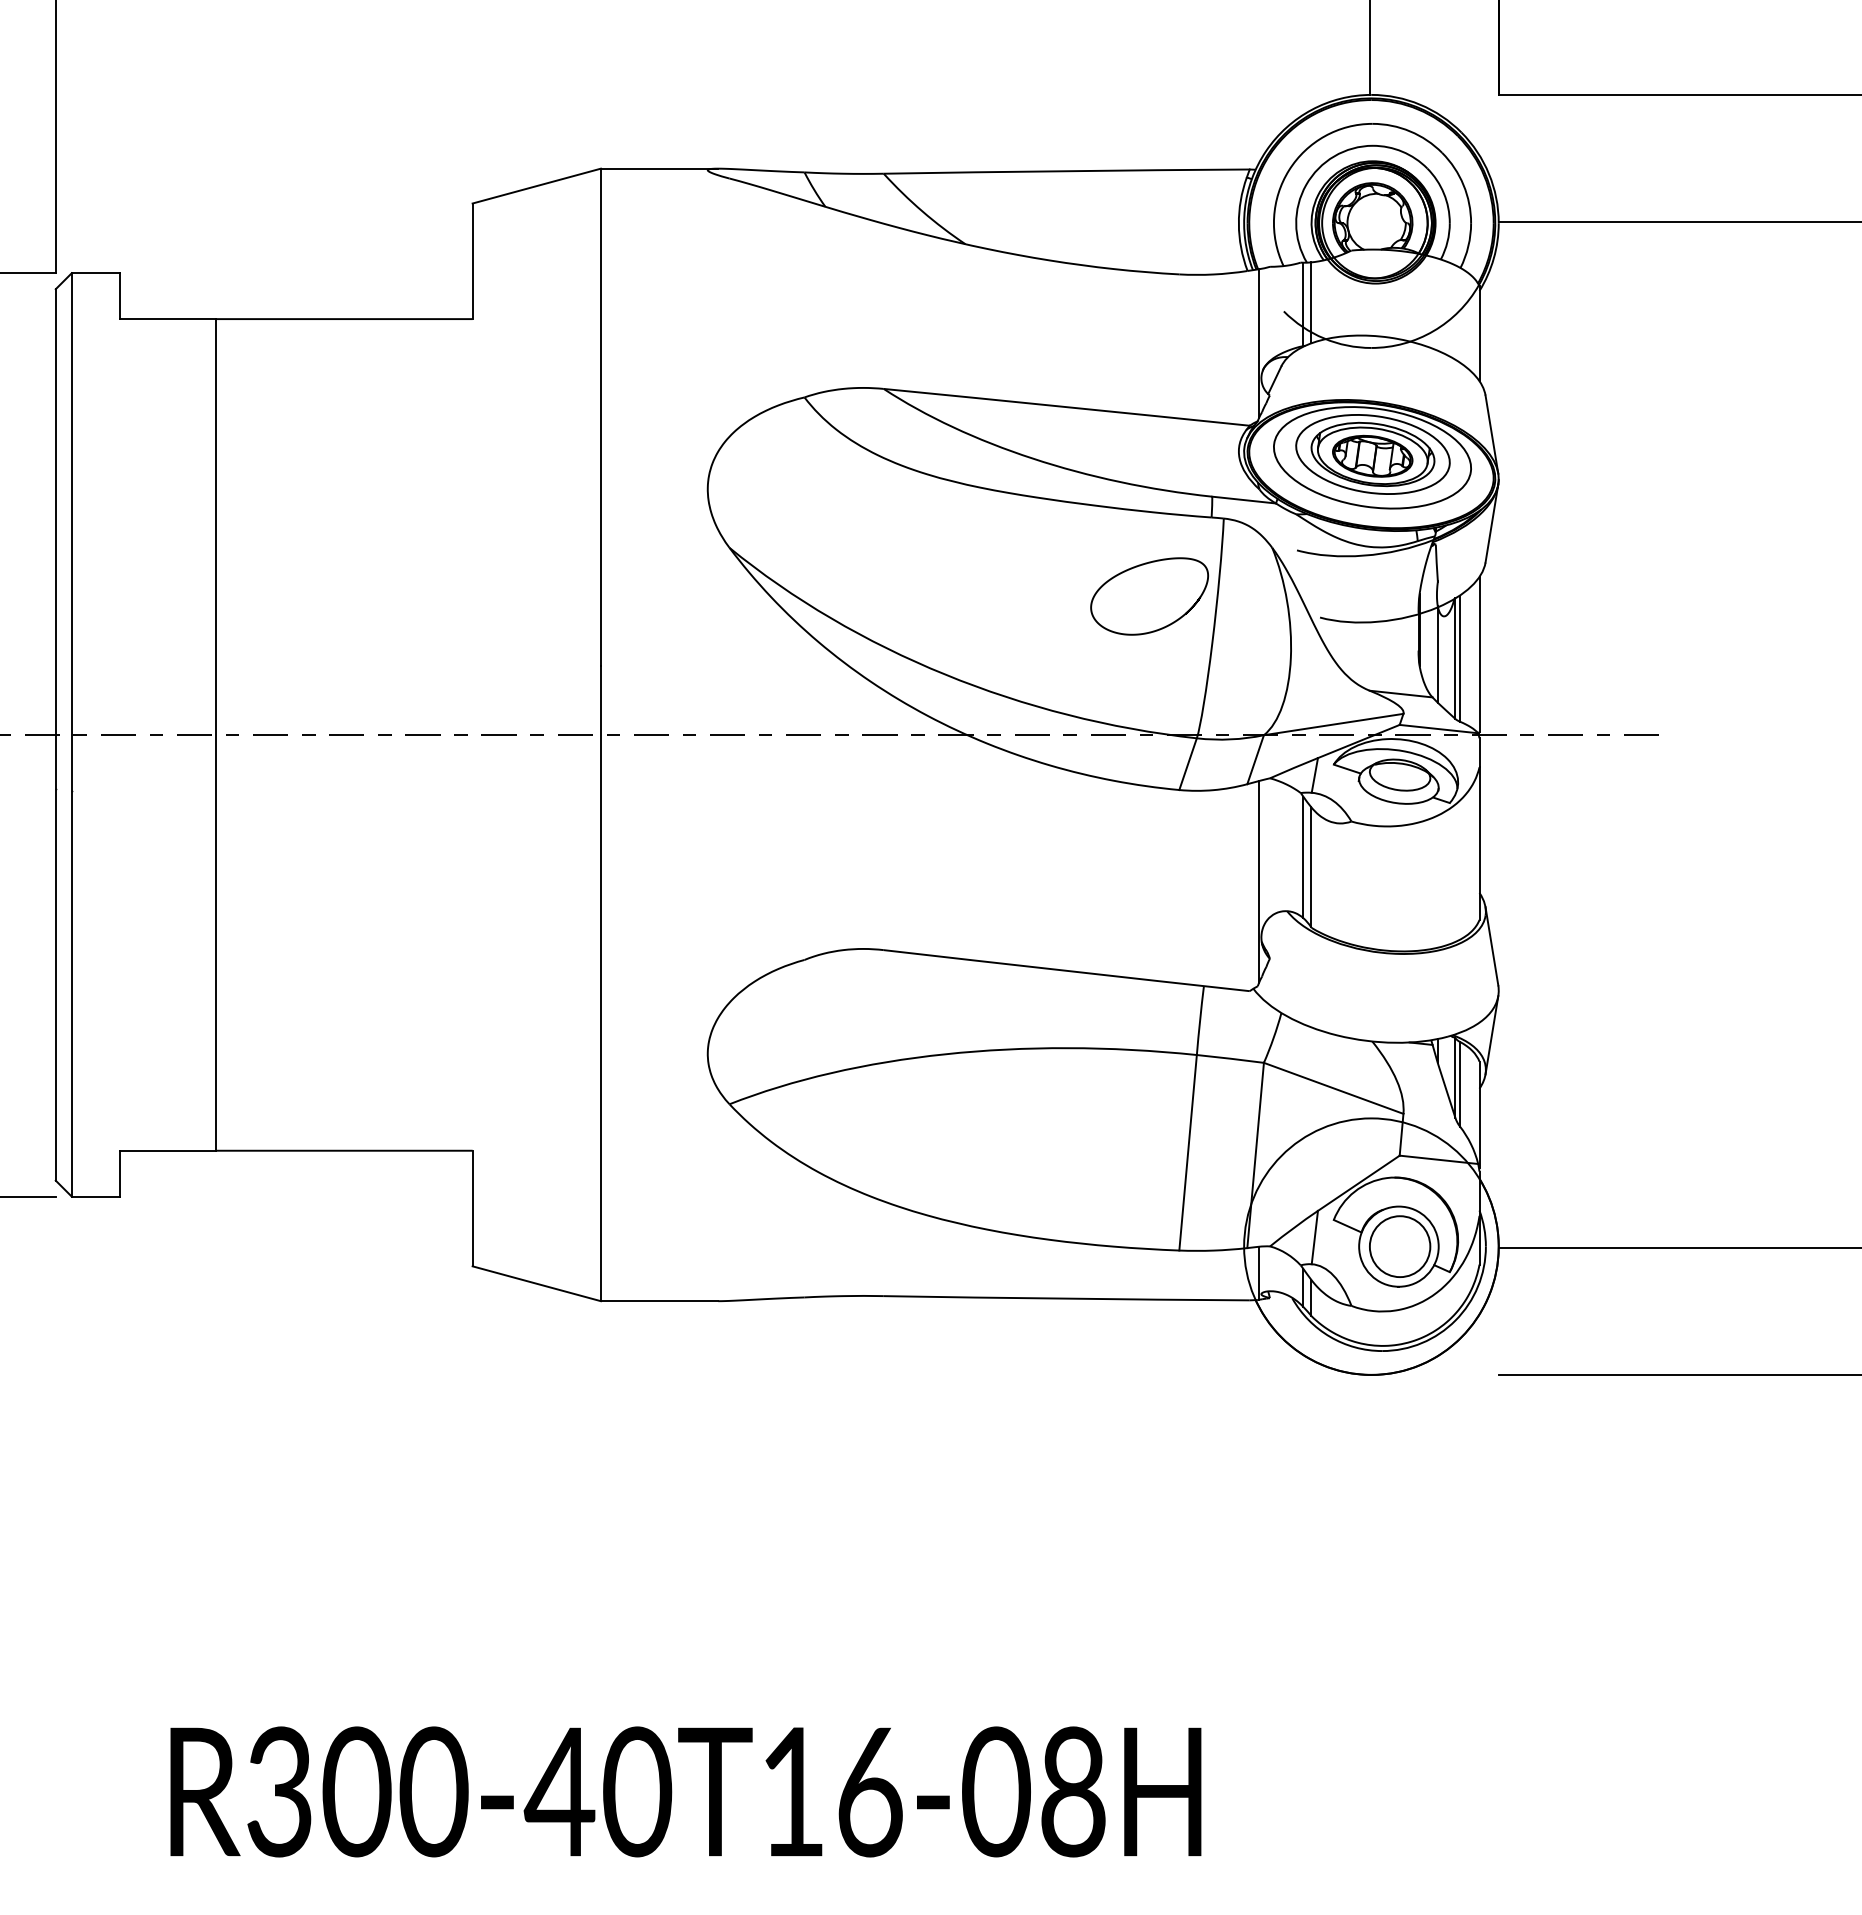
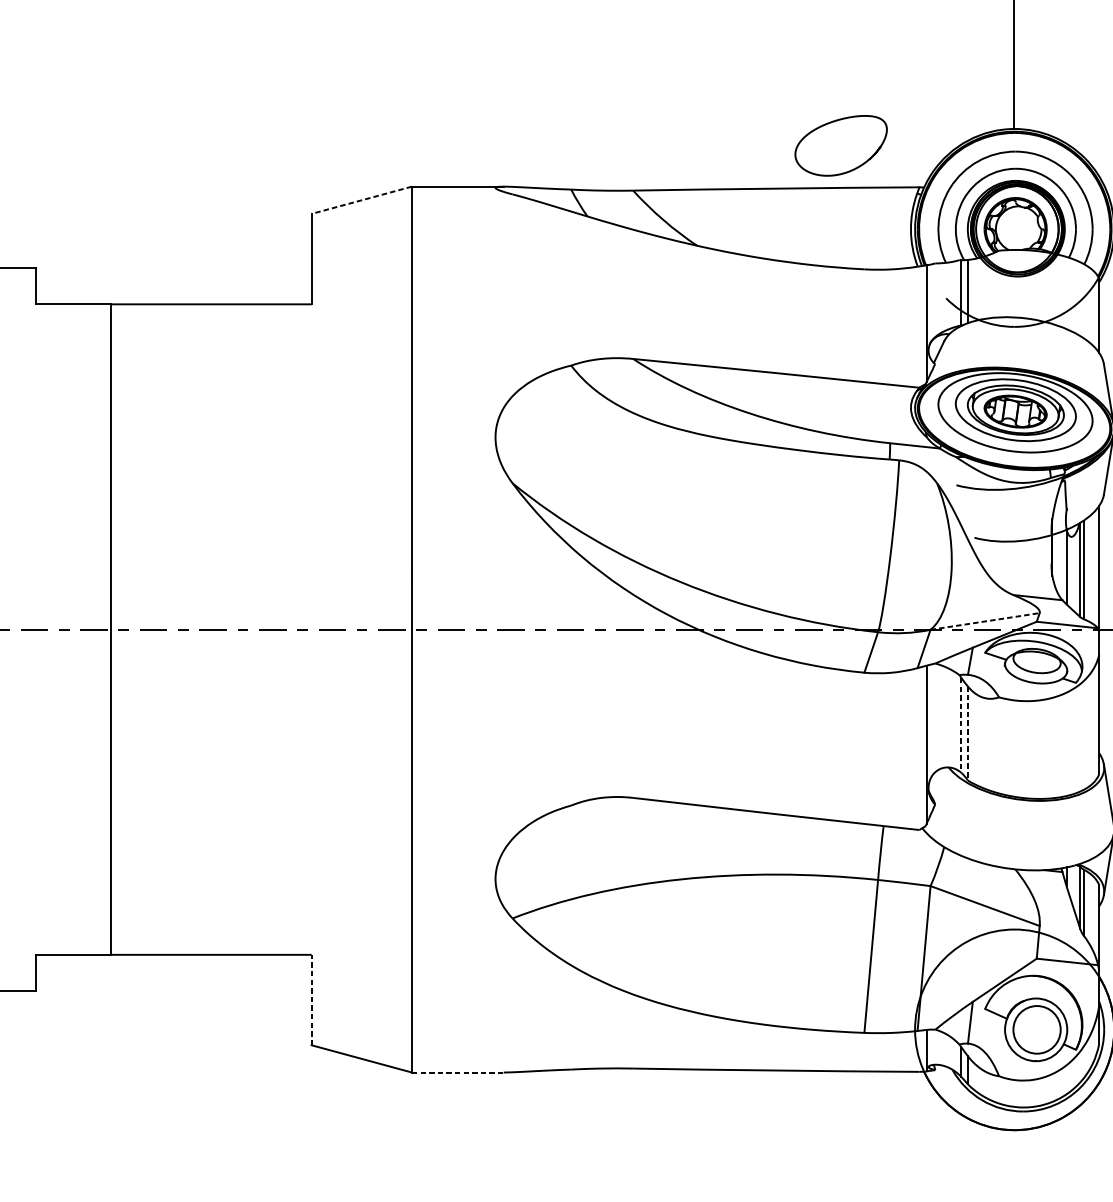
line: (536, 186) -> (361, 200), solid -> dashed
curve: (1140, 566) -> (834, 122), moved
line: (1333, 724) -> (984, 621), solid -> dashed
line: (1303, 857) -> (961, 725), solid -> dashed
line: (1311, 867) -> (967, 733), solid -> dashed
line: (472, 1208) -> (311, 1000), solid -> dashed
line: (659, 1301) -> (457, 1072), solid -> dashed

